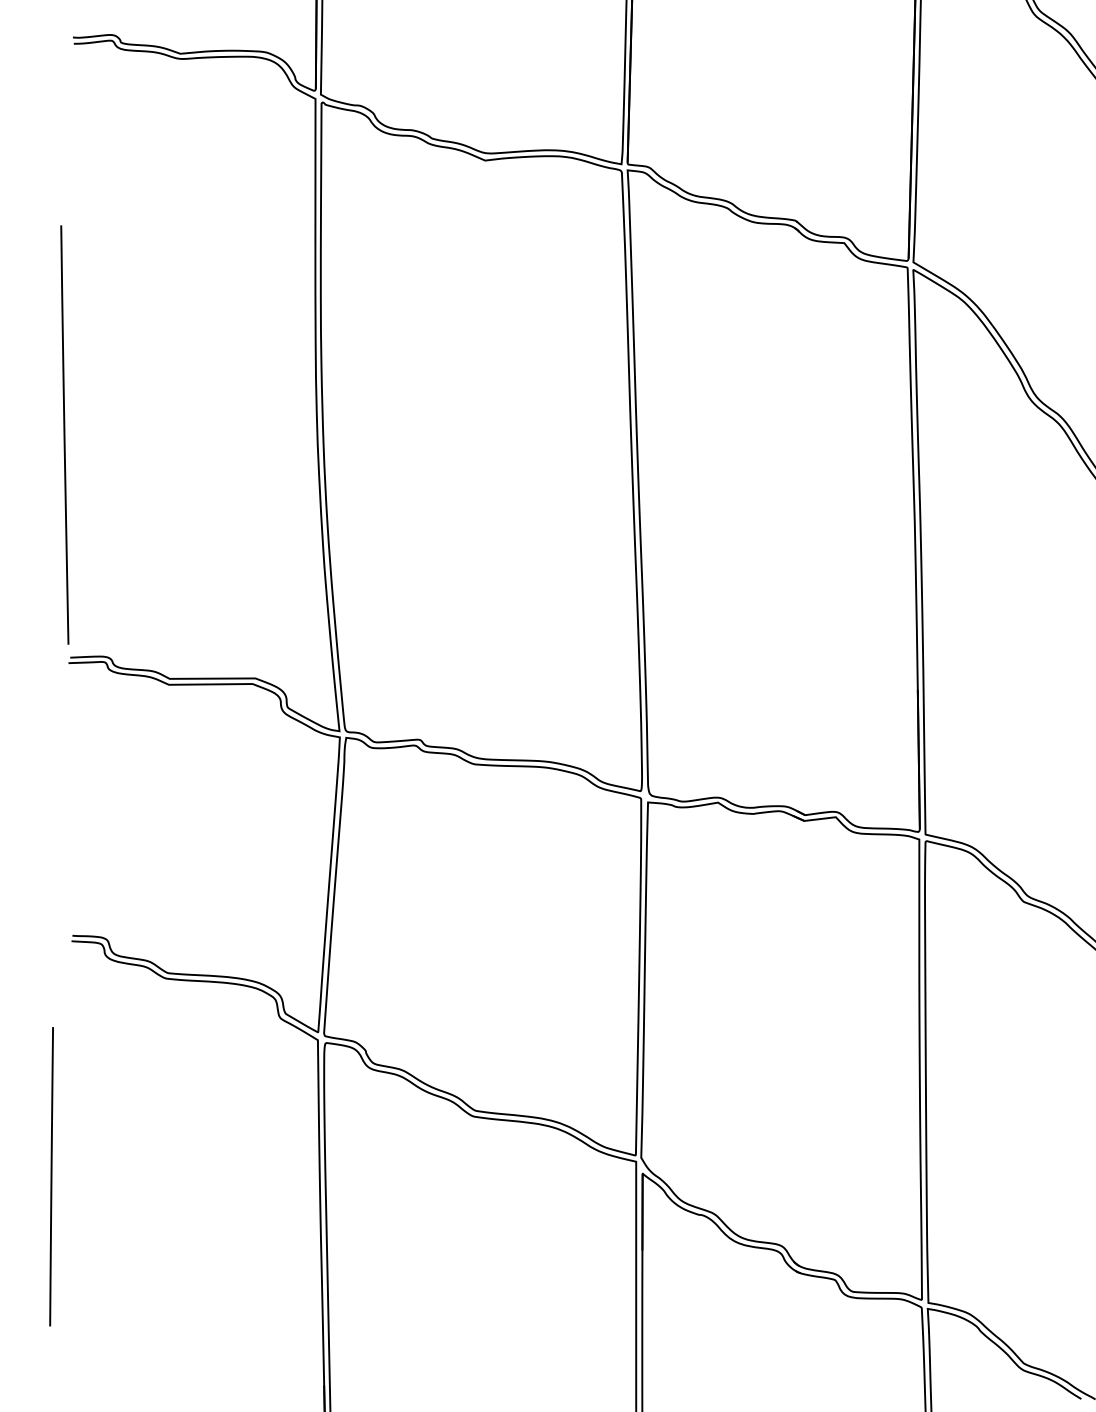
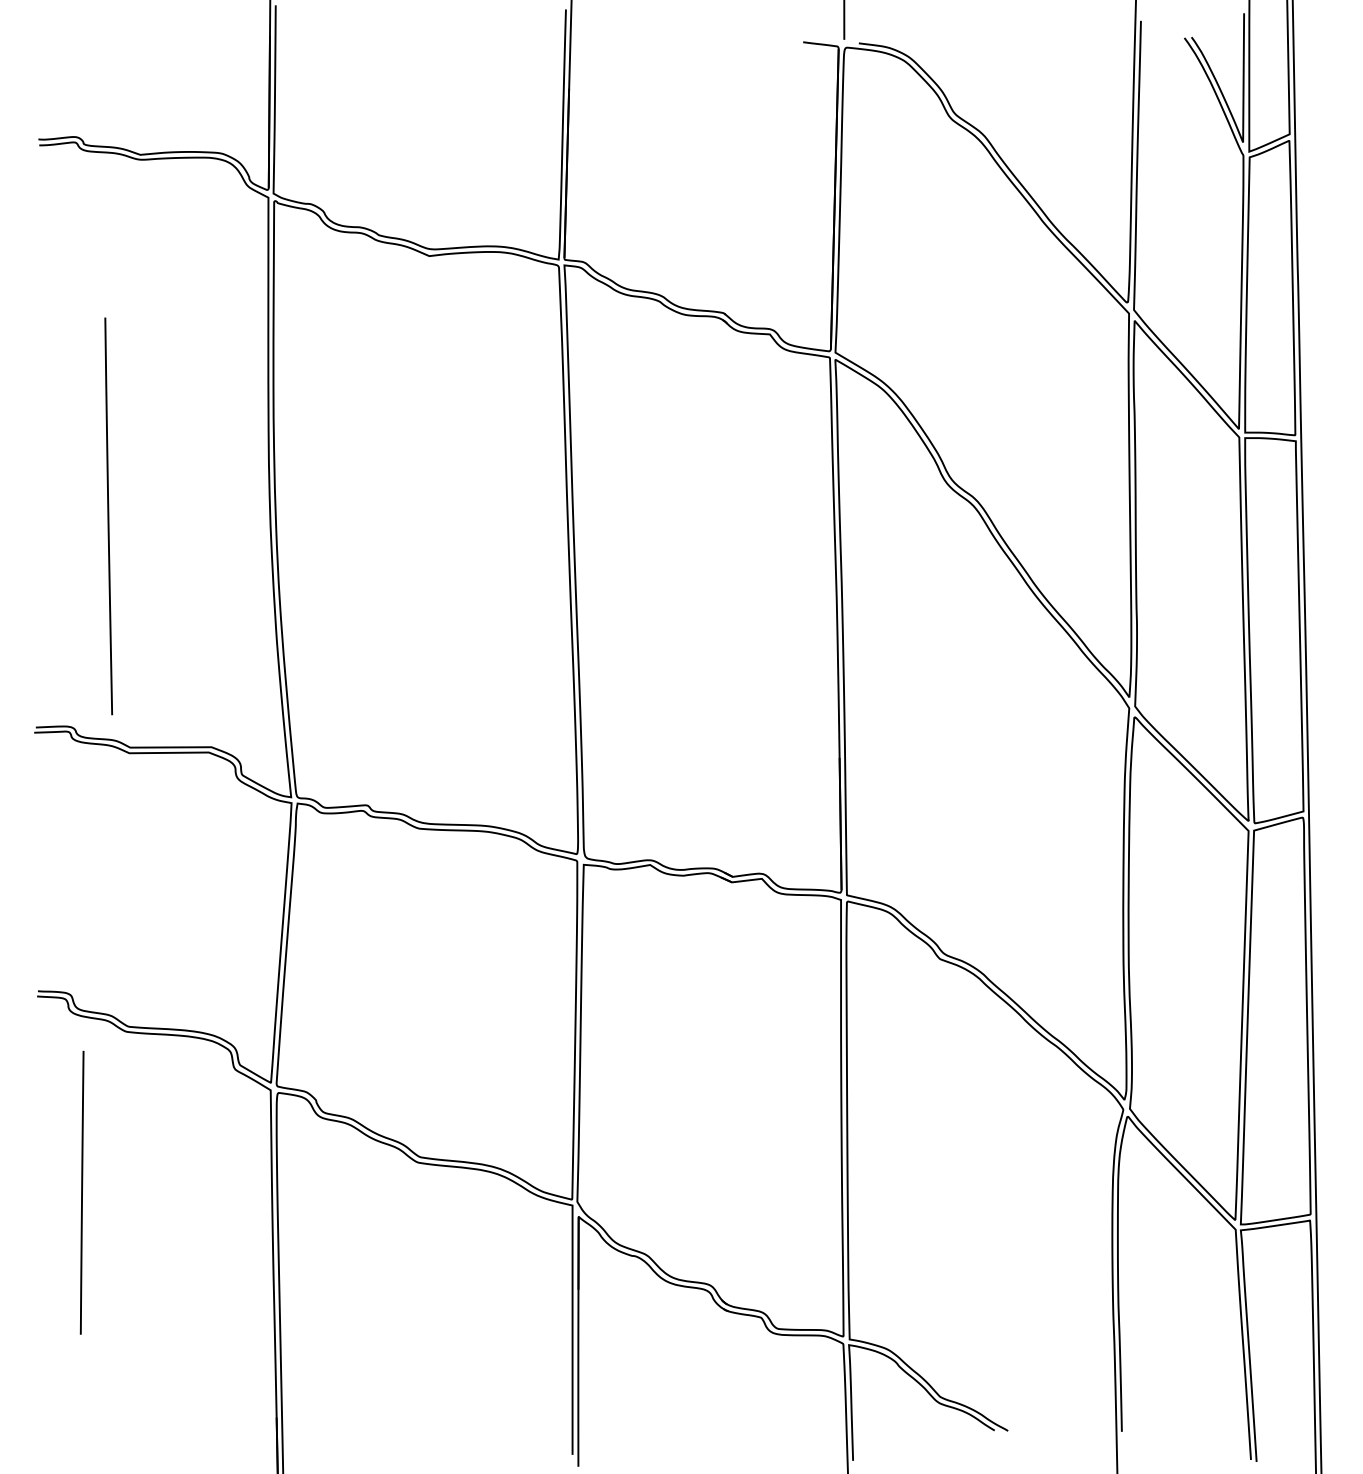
line: (64, 435) -> (108, 516), moved
line: (50, 1176) -> (81, 1192), moved

